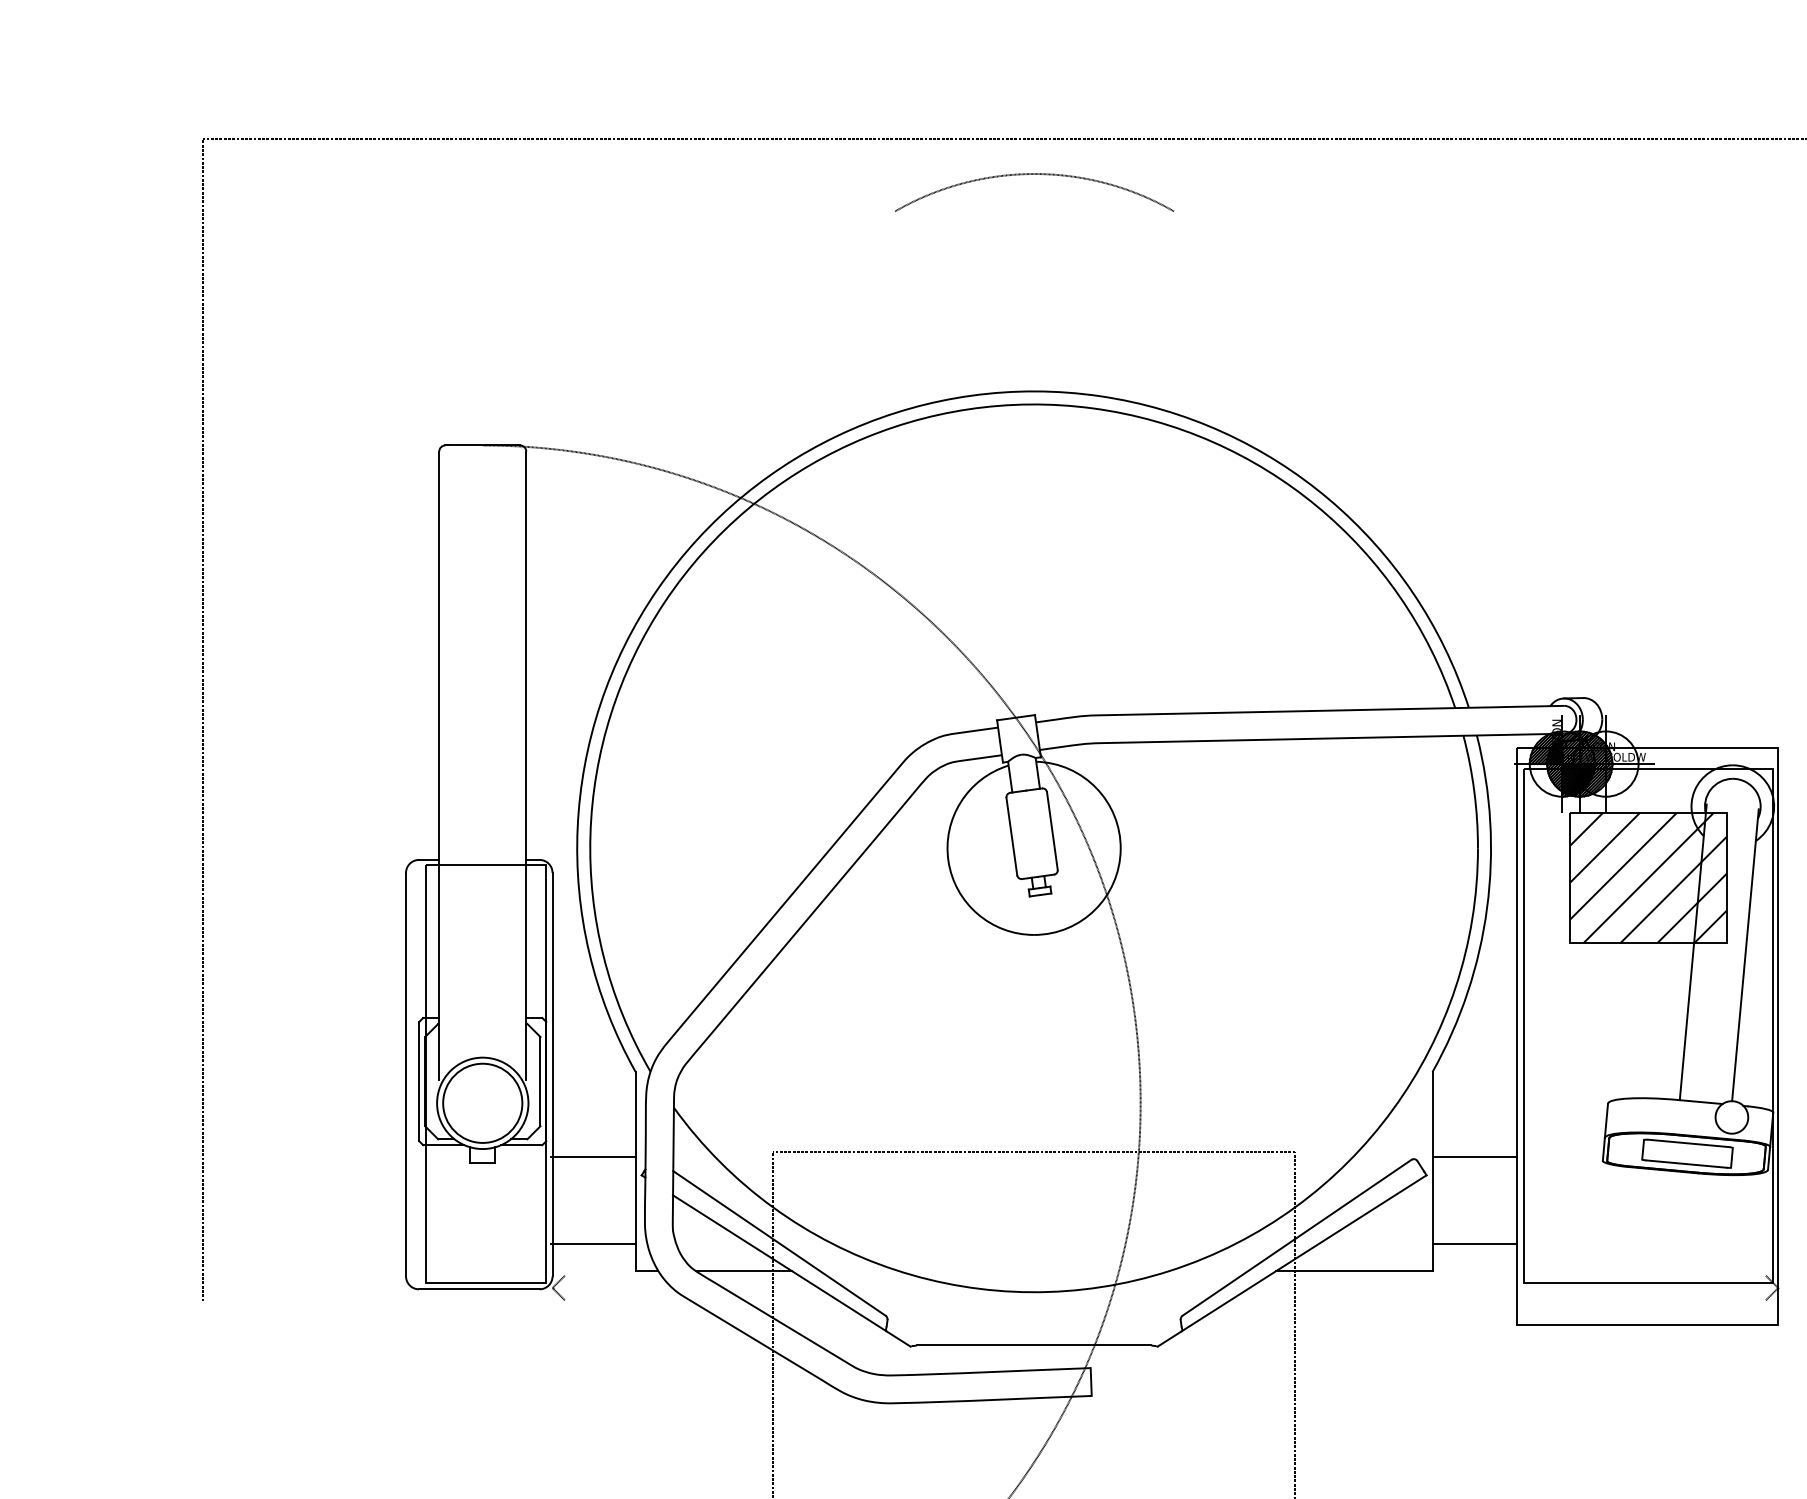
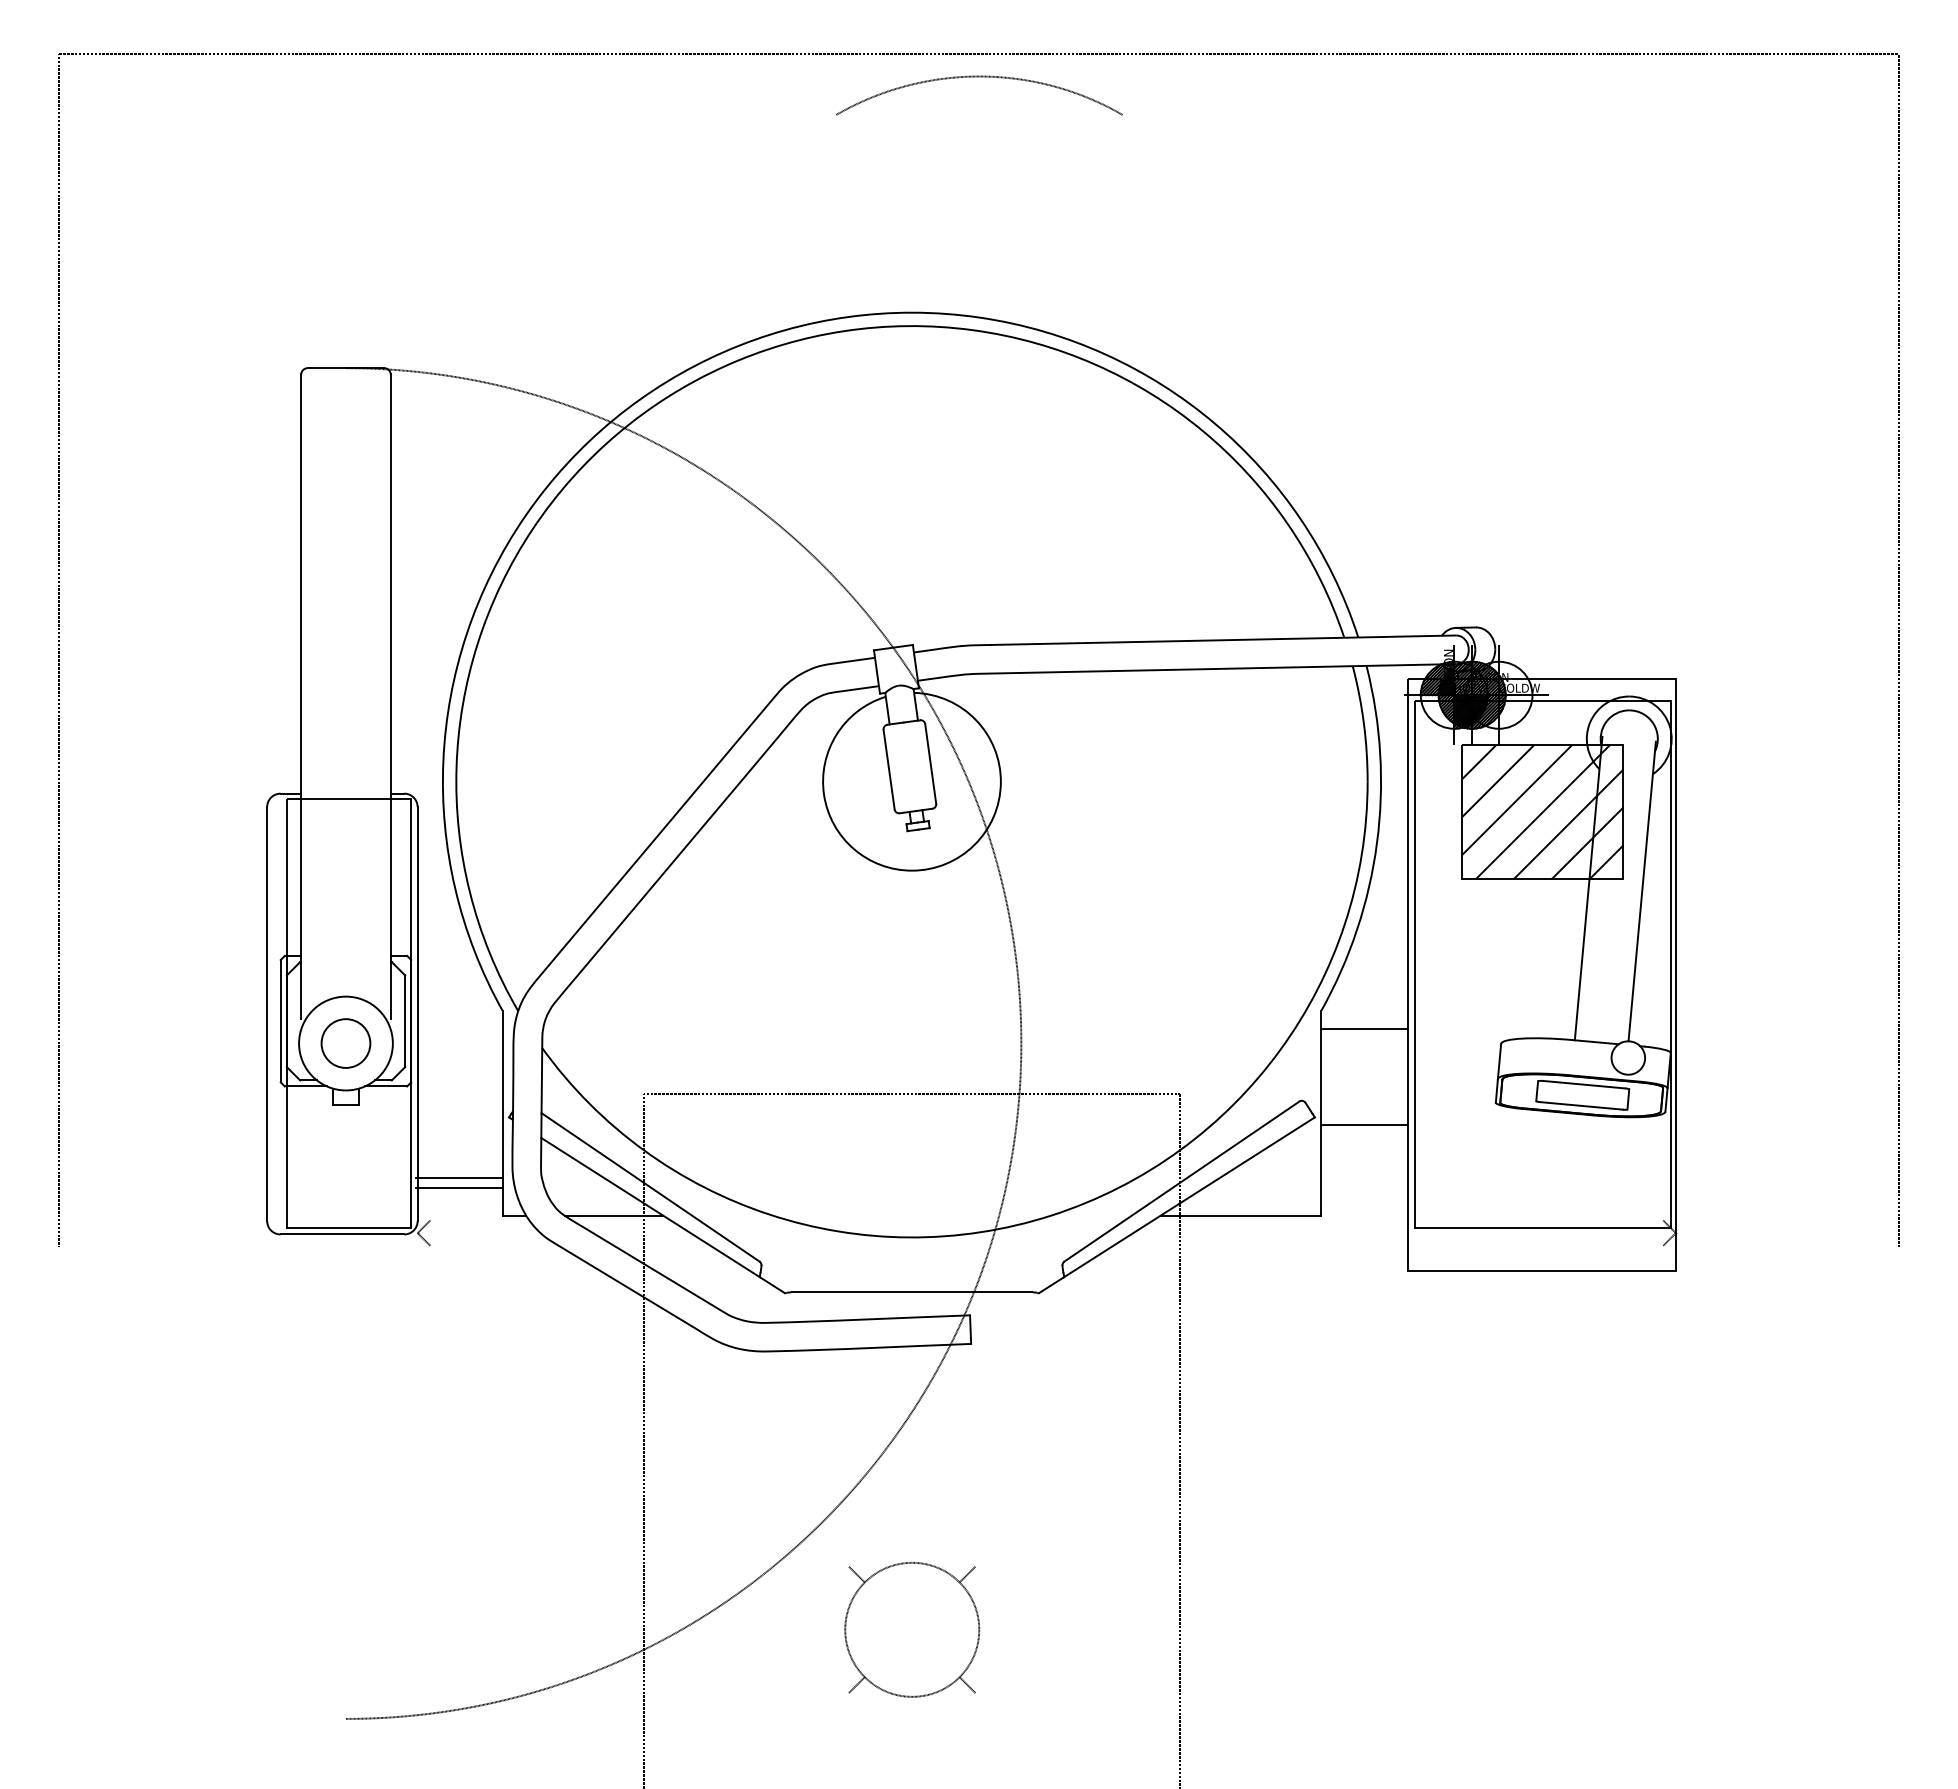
arc: (1034, 174) -> (979, 77), moved
circle: (482, 1103) -> (345, 1043), size x0.6
line: (593, 1156) -> (459, 1177), moved
line: (1474, 1156) -> (1364, 1028), moved
line: (1474, 1244) -> (1364, 1125), moved

